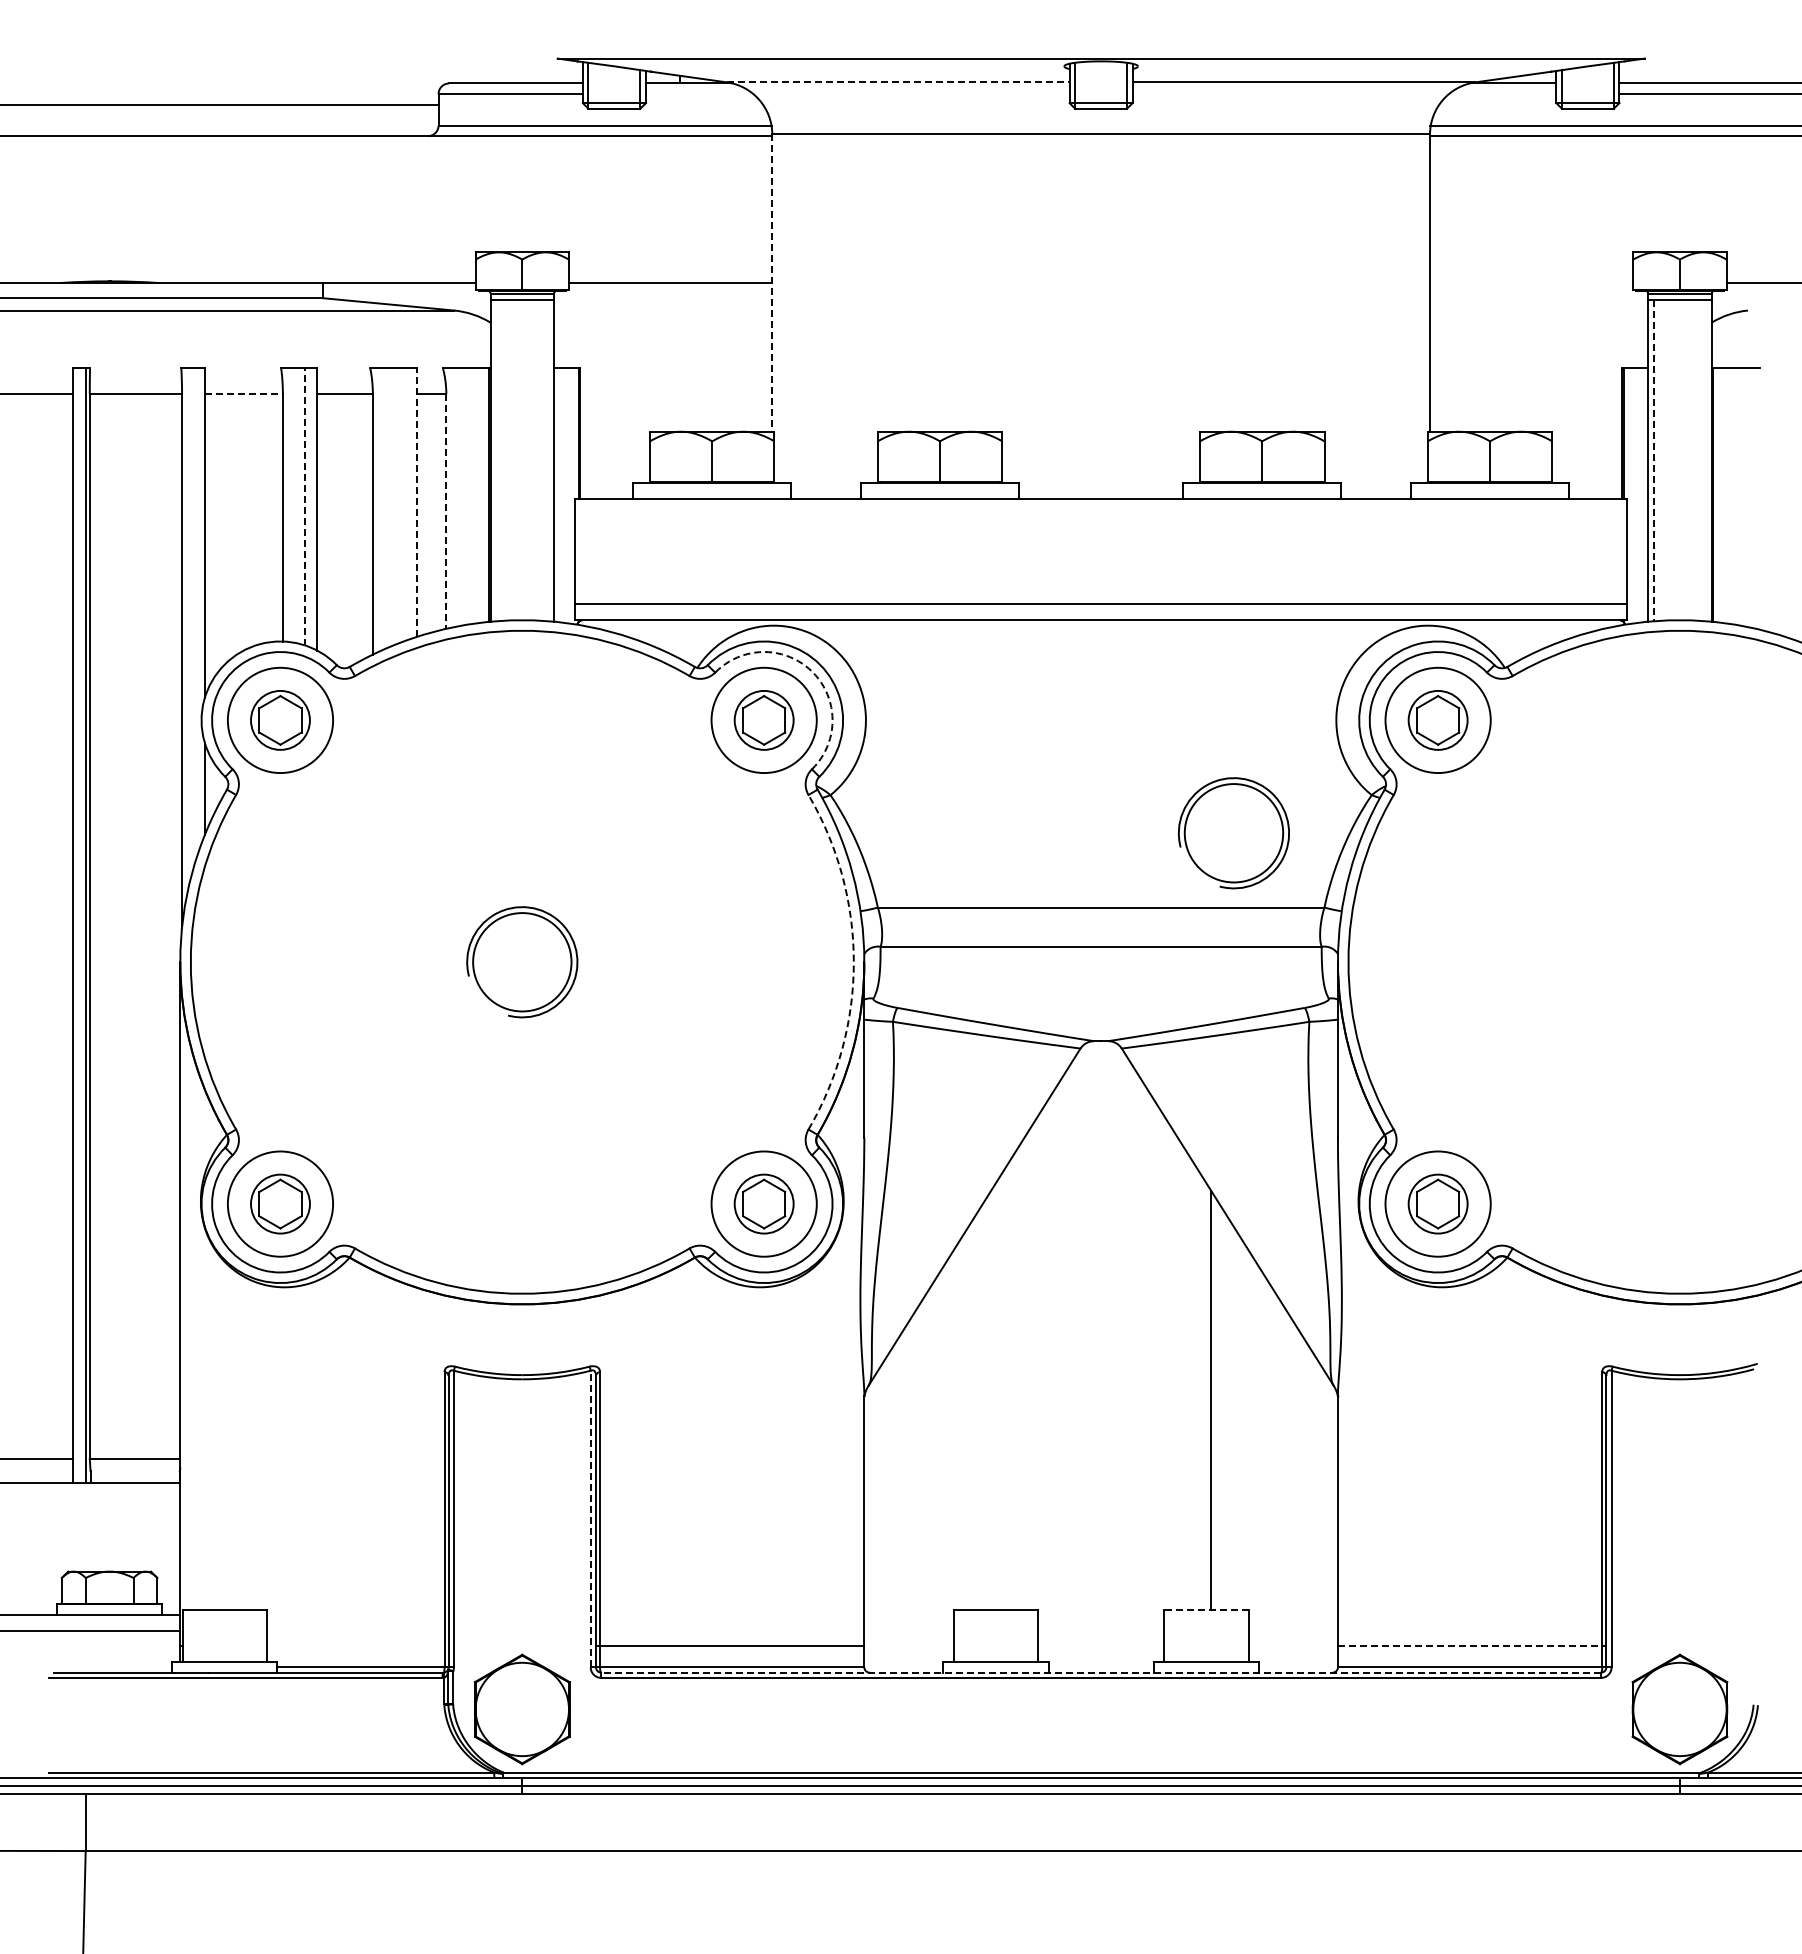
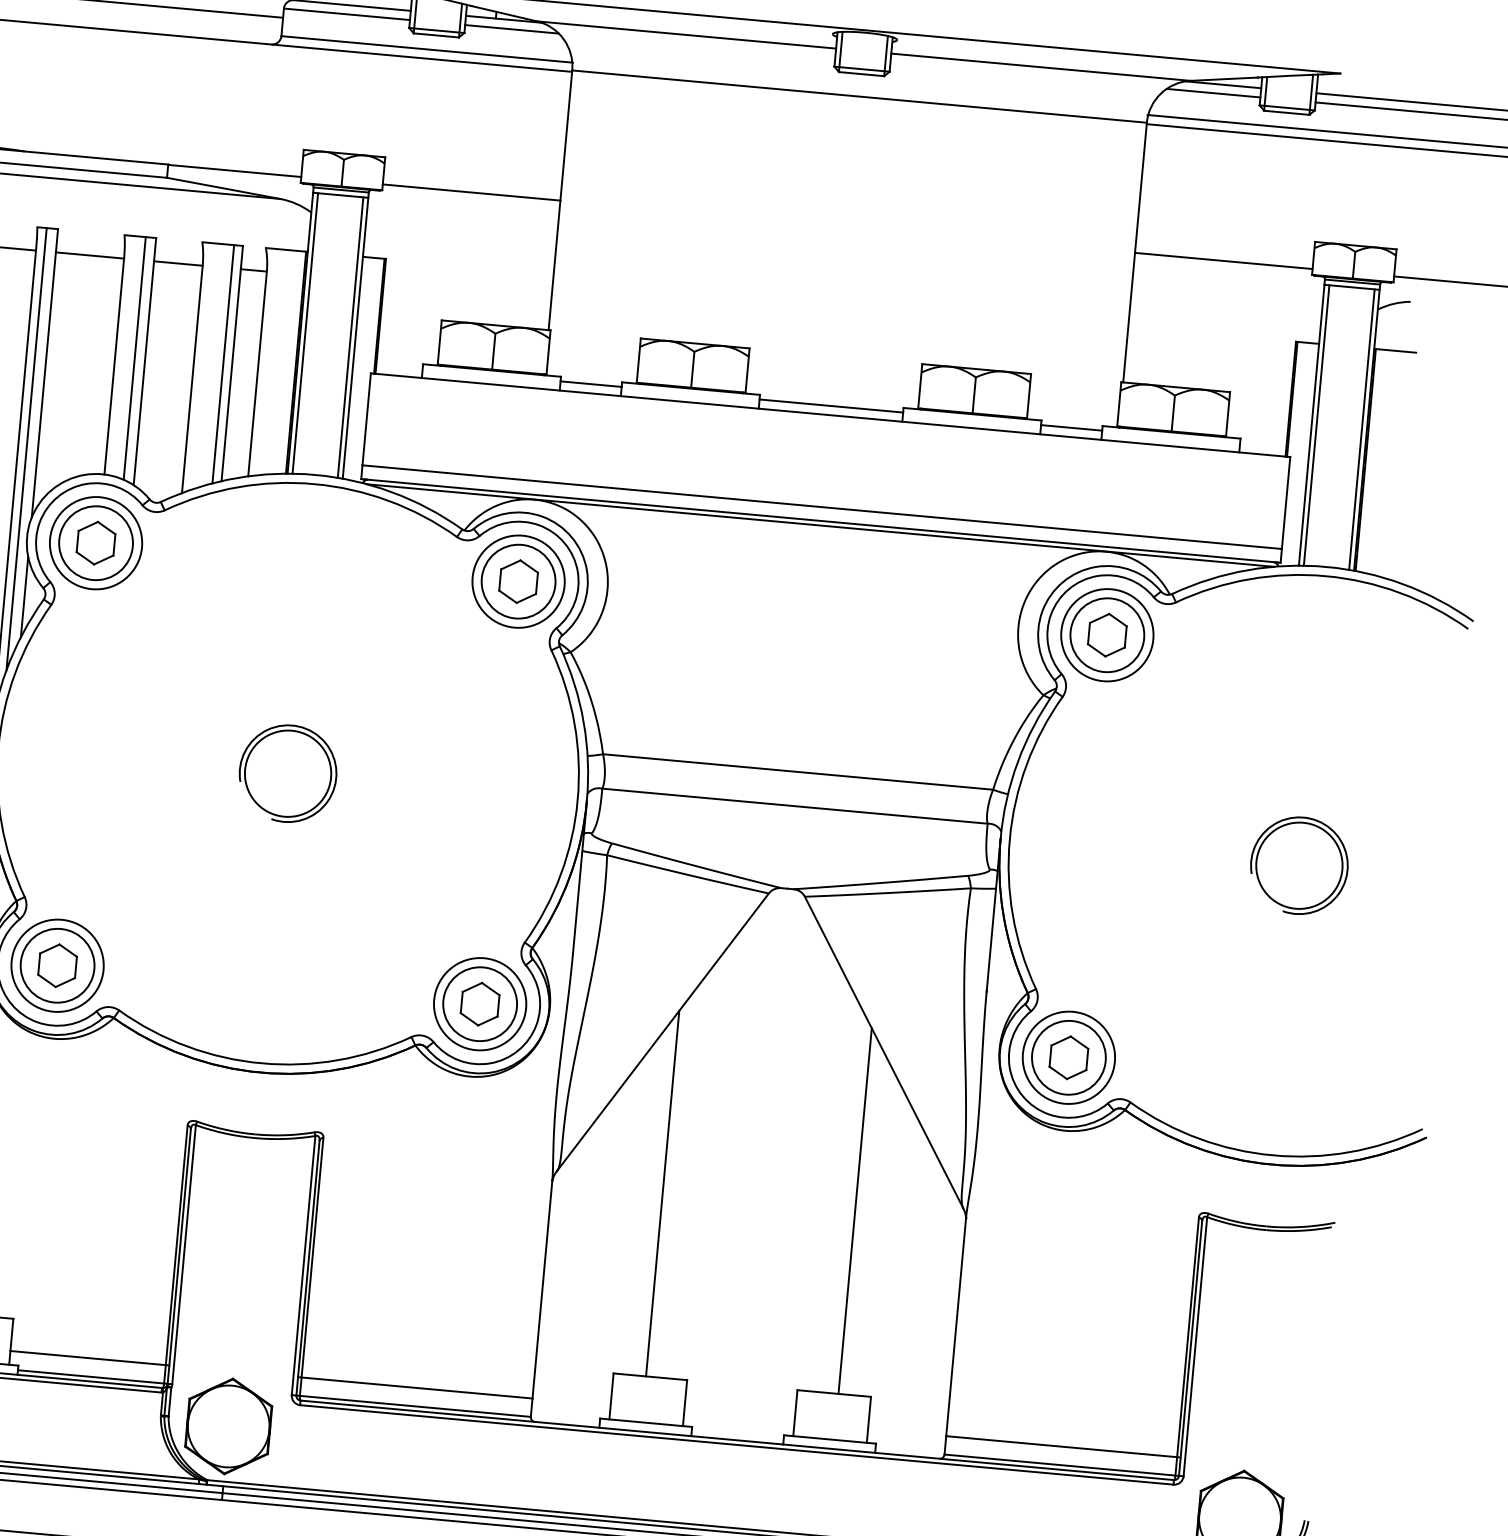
line: (898, 82) -> (686, 35), dashed -> solid
line: (699, 94) -> (511, 29), added
line: (1502, 94) -> (1213, 93), added
line: (772, 283) -> (560, 200), dashed -> solid
line: (1531, 283) -> (1223, 260), added
line: (244, 394) -> (90, 255), dashed -> solid
line: (496, 460) -> (305, 333), added
line: (548, 460) -> (350, 337), added
line: (1654, 460) -> (1317, 425), dashed -> solid
line: (1705, 460) -> (1361, 429), added
line: (826, 488) -> (591, 384), added
line: (1100, 488) -> (830, 405), added
line: (1376, 488) -> (1071, 427), added
line: (416, 502) -> (232, 363), dashed -> solid
line: (406, 503) -> (223, 363), added
line: (305, 506) -> (134, 358), dashed -> solid
line: (446, 512) -> (257, 374), dashed -> solid
line: (191, 620) -> (26, 448), added
line: (1100, 625) -> (819, 525), added
arc: (812, 672) -> (564, 543), dashed -> solid
circle: (280, 720) -> (96, 543), size x1.43
circle: (764, 720) -> (518, 581), size x1.43
circle: (1438, 720) -> (1107, 635), size x1.43
part: (1233, 833) -> (1298, 865), moved
arc: (853, 962) -> (577, 800), dashed -> solid
circle: (280, 1204) -> (57, 966), size x1.43
circle: (764, 1204) -> (480, 1004), size x1.43
circle: (1438, 1204) -> (1069, 1058), size x1.43
line: (990, 1400) -> (662, 1193), added
line: (590, 1518) -> (303, 1265), dashed -> solid
line: (1205, 1609) -> (833, 1393), dashed -> solid
line: (357, 1646) -> (89, 1358), added
line: (1472, 1646) -> (1063, 1447), dashed -> solid
line: (1101, 1672) -> (737, 1440), dashed -> solid

